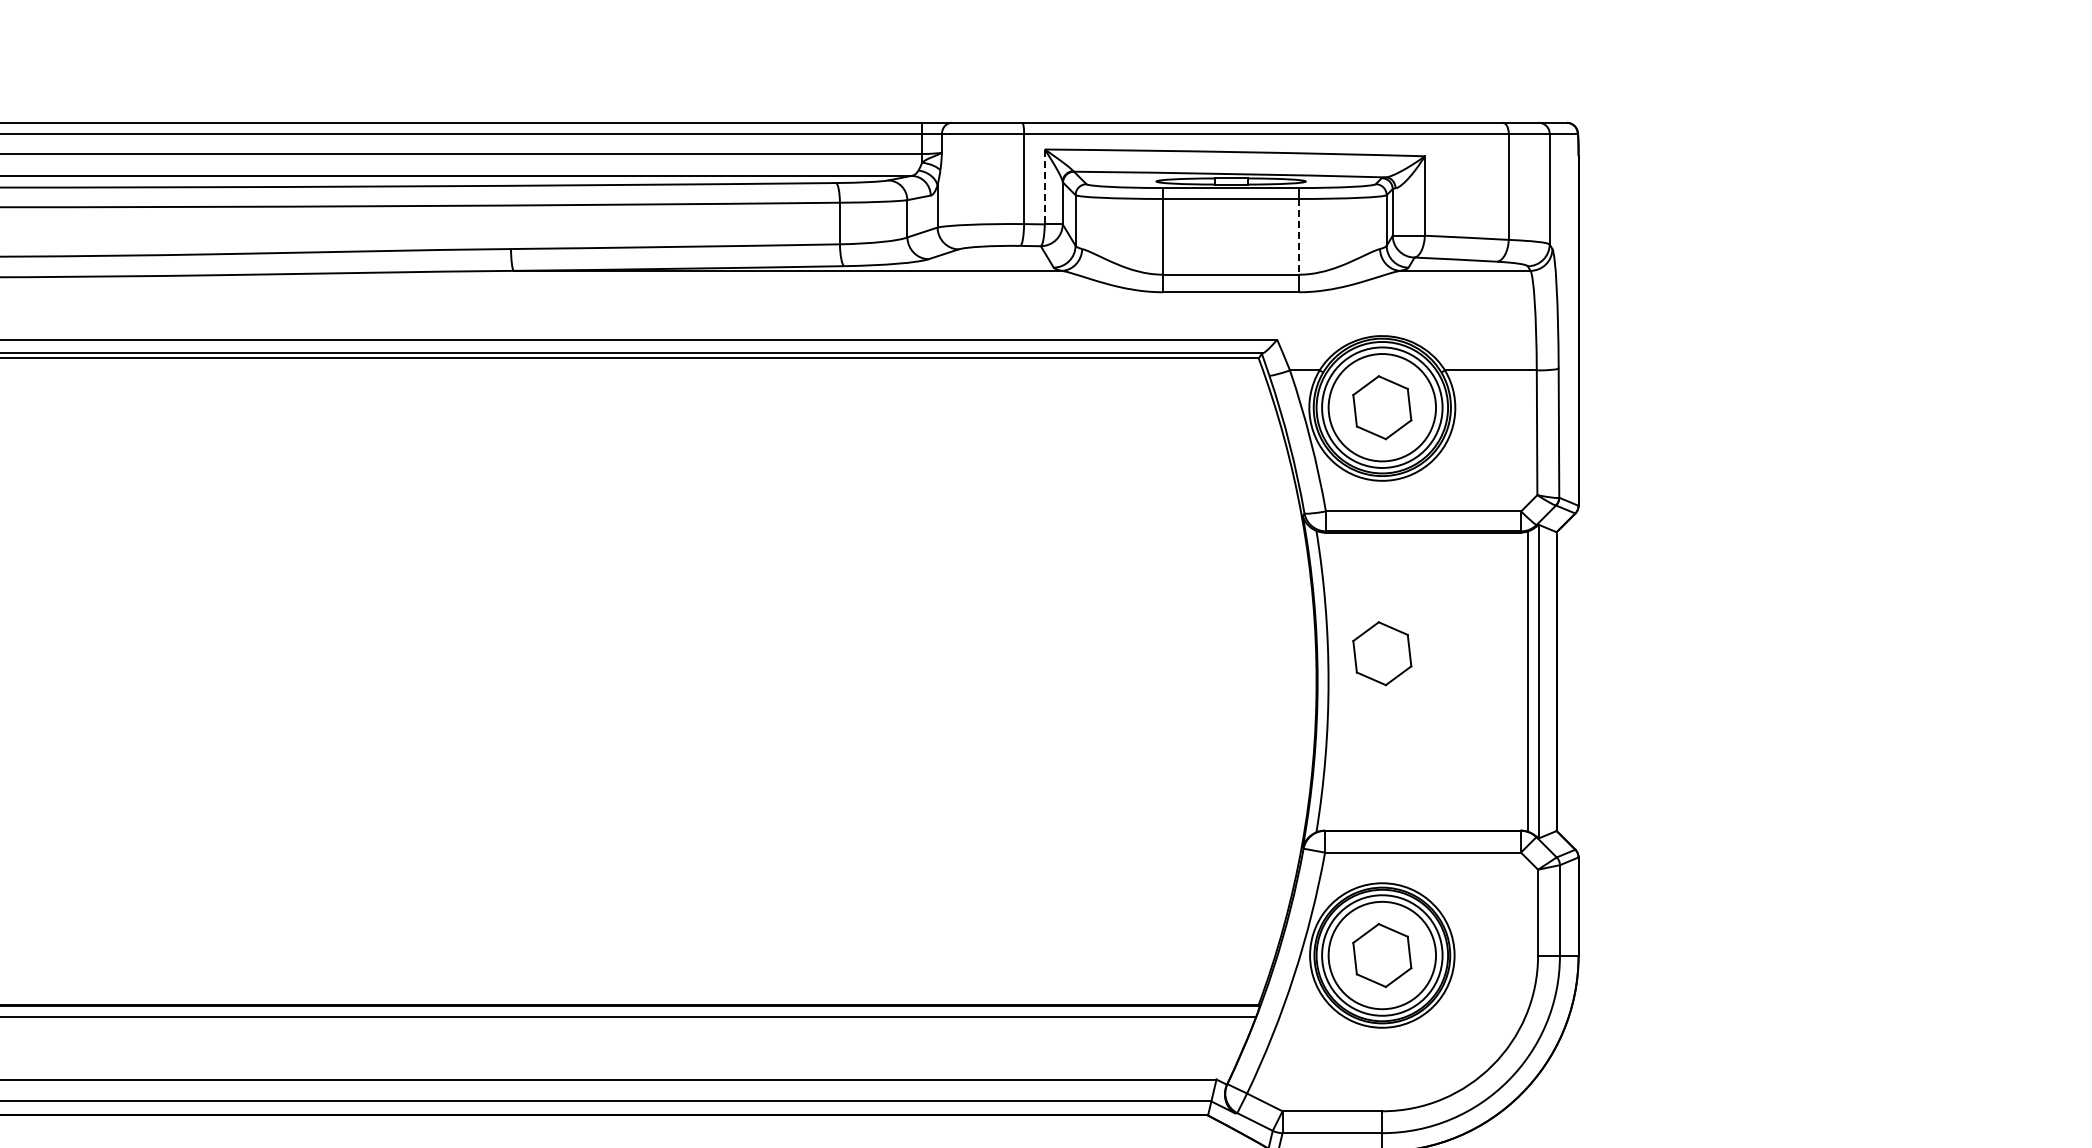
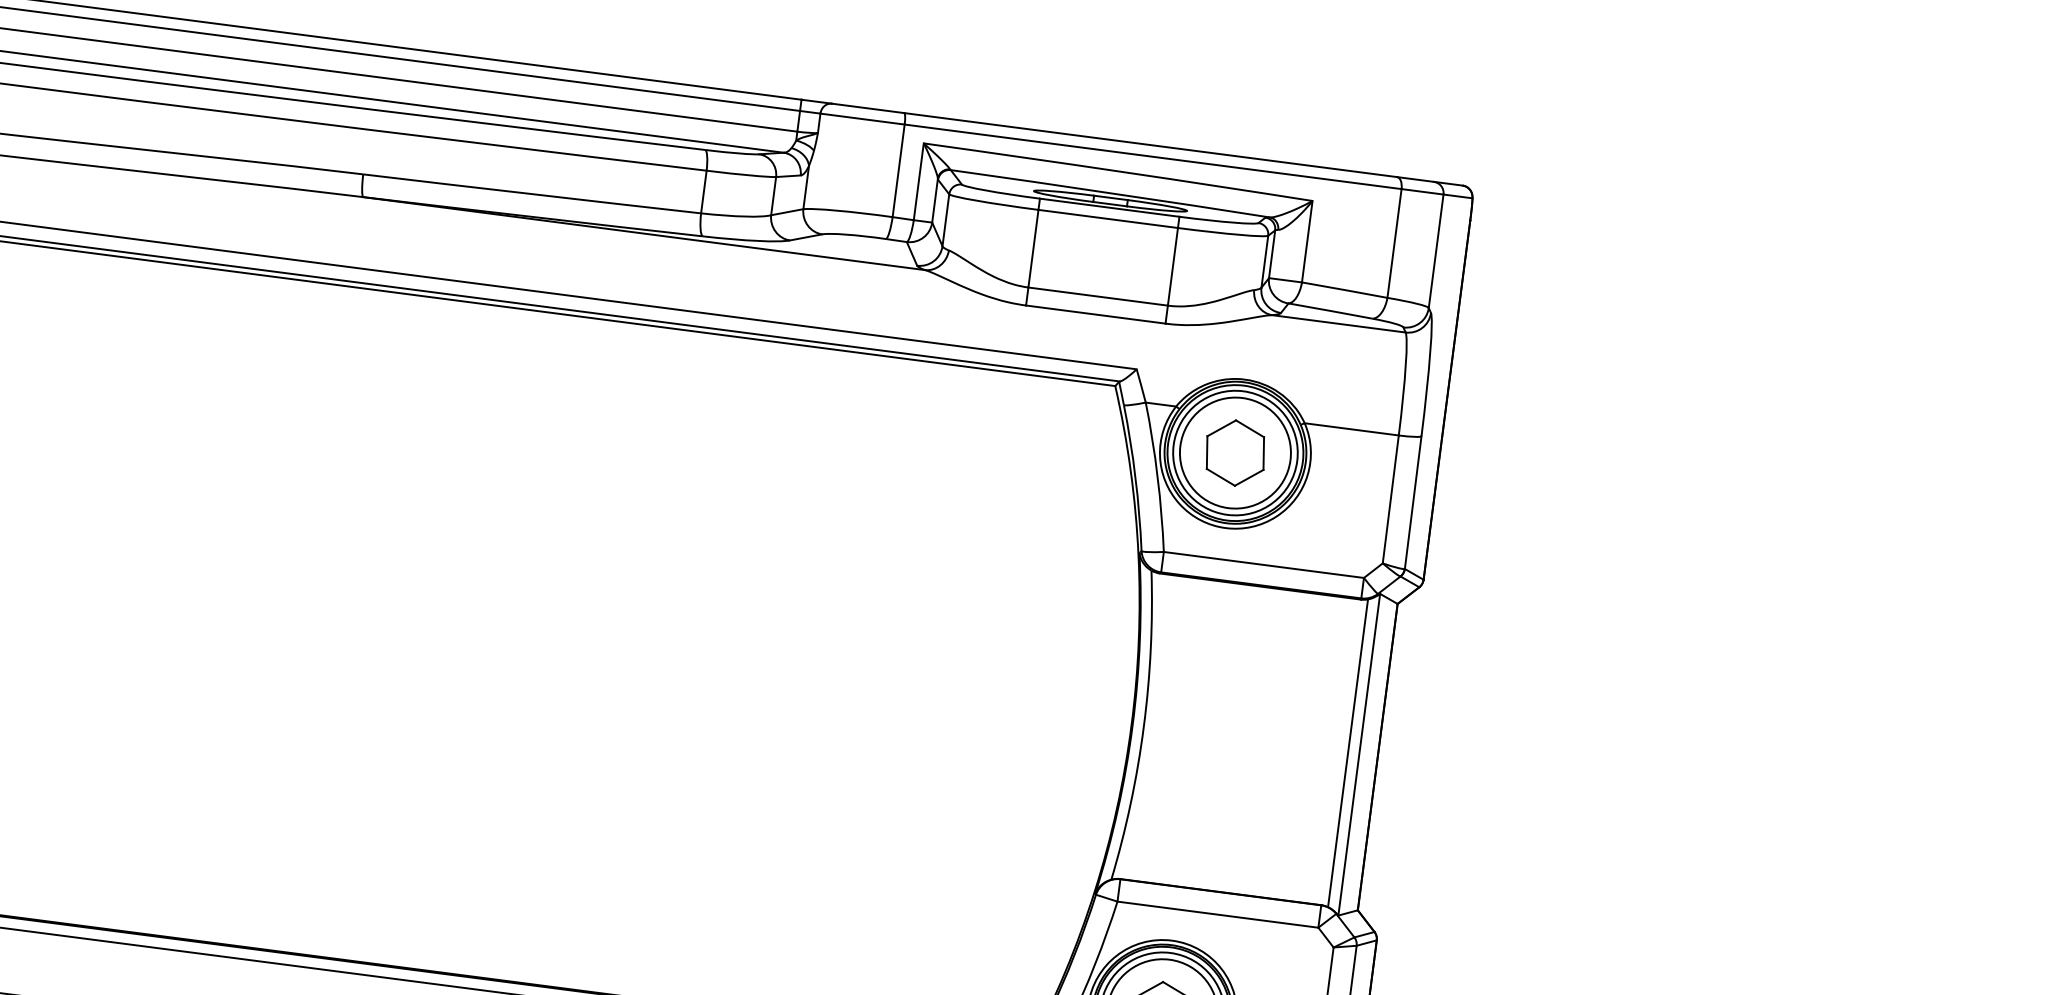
line: (1044, 187) -> (918, 182), dashed -> solid
line: (1299, 236) -> (1173, 266), dashed -> solid
part: (1382, 653) -> (1202, 705), removed

